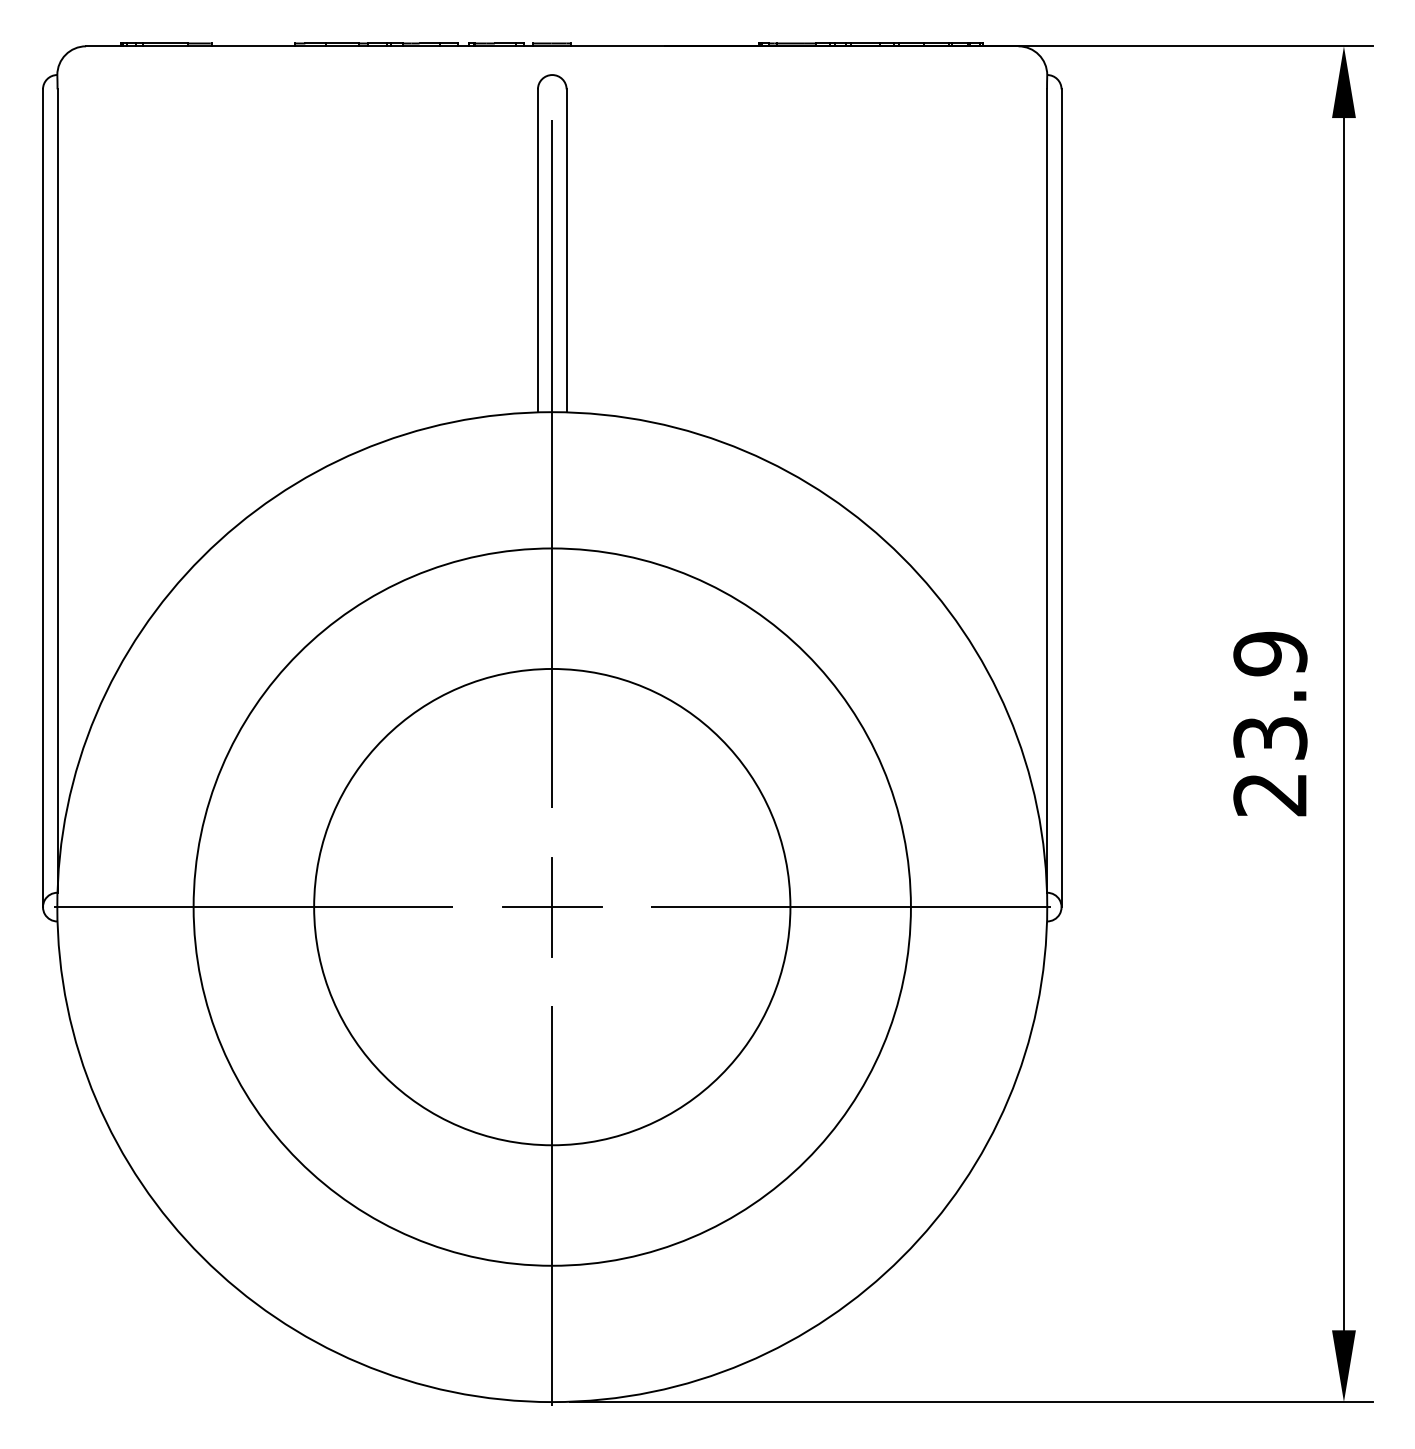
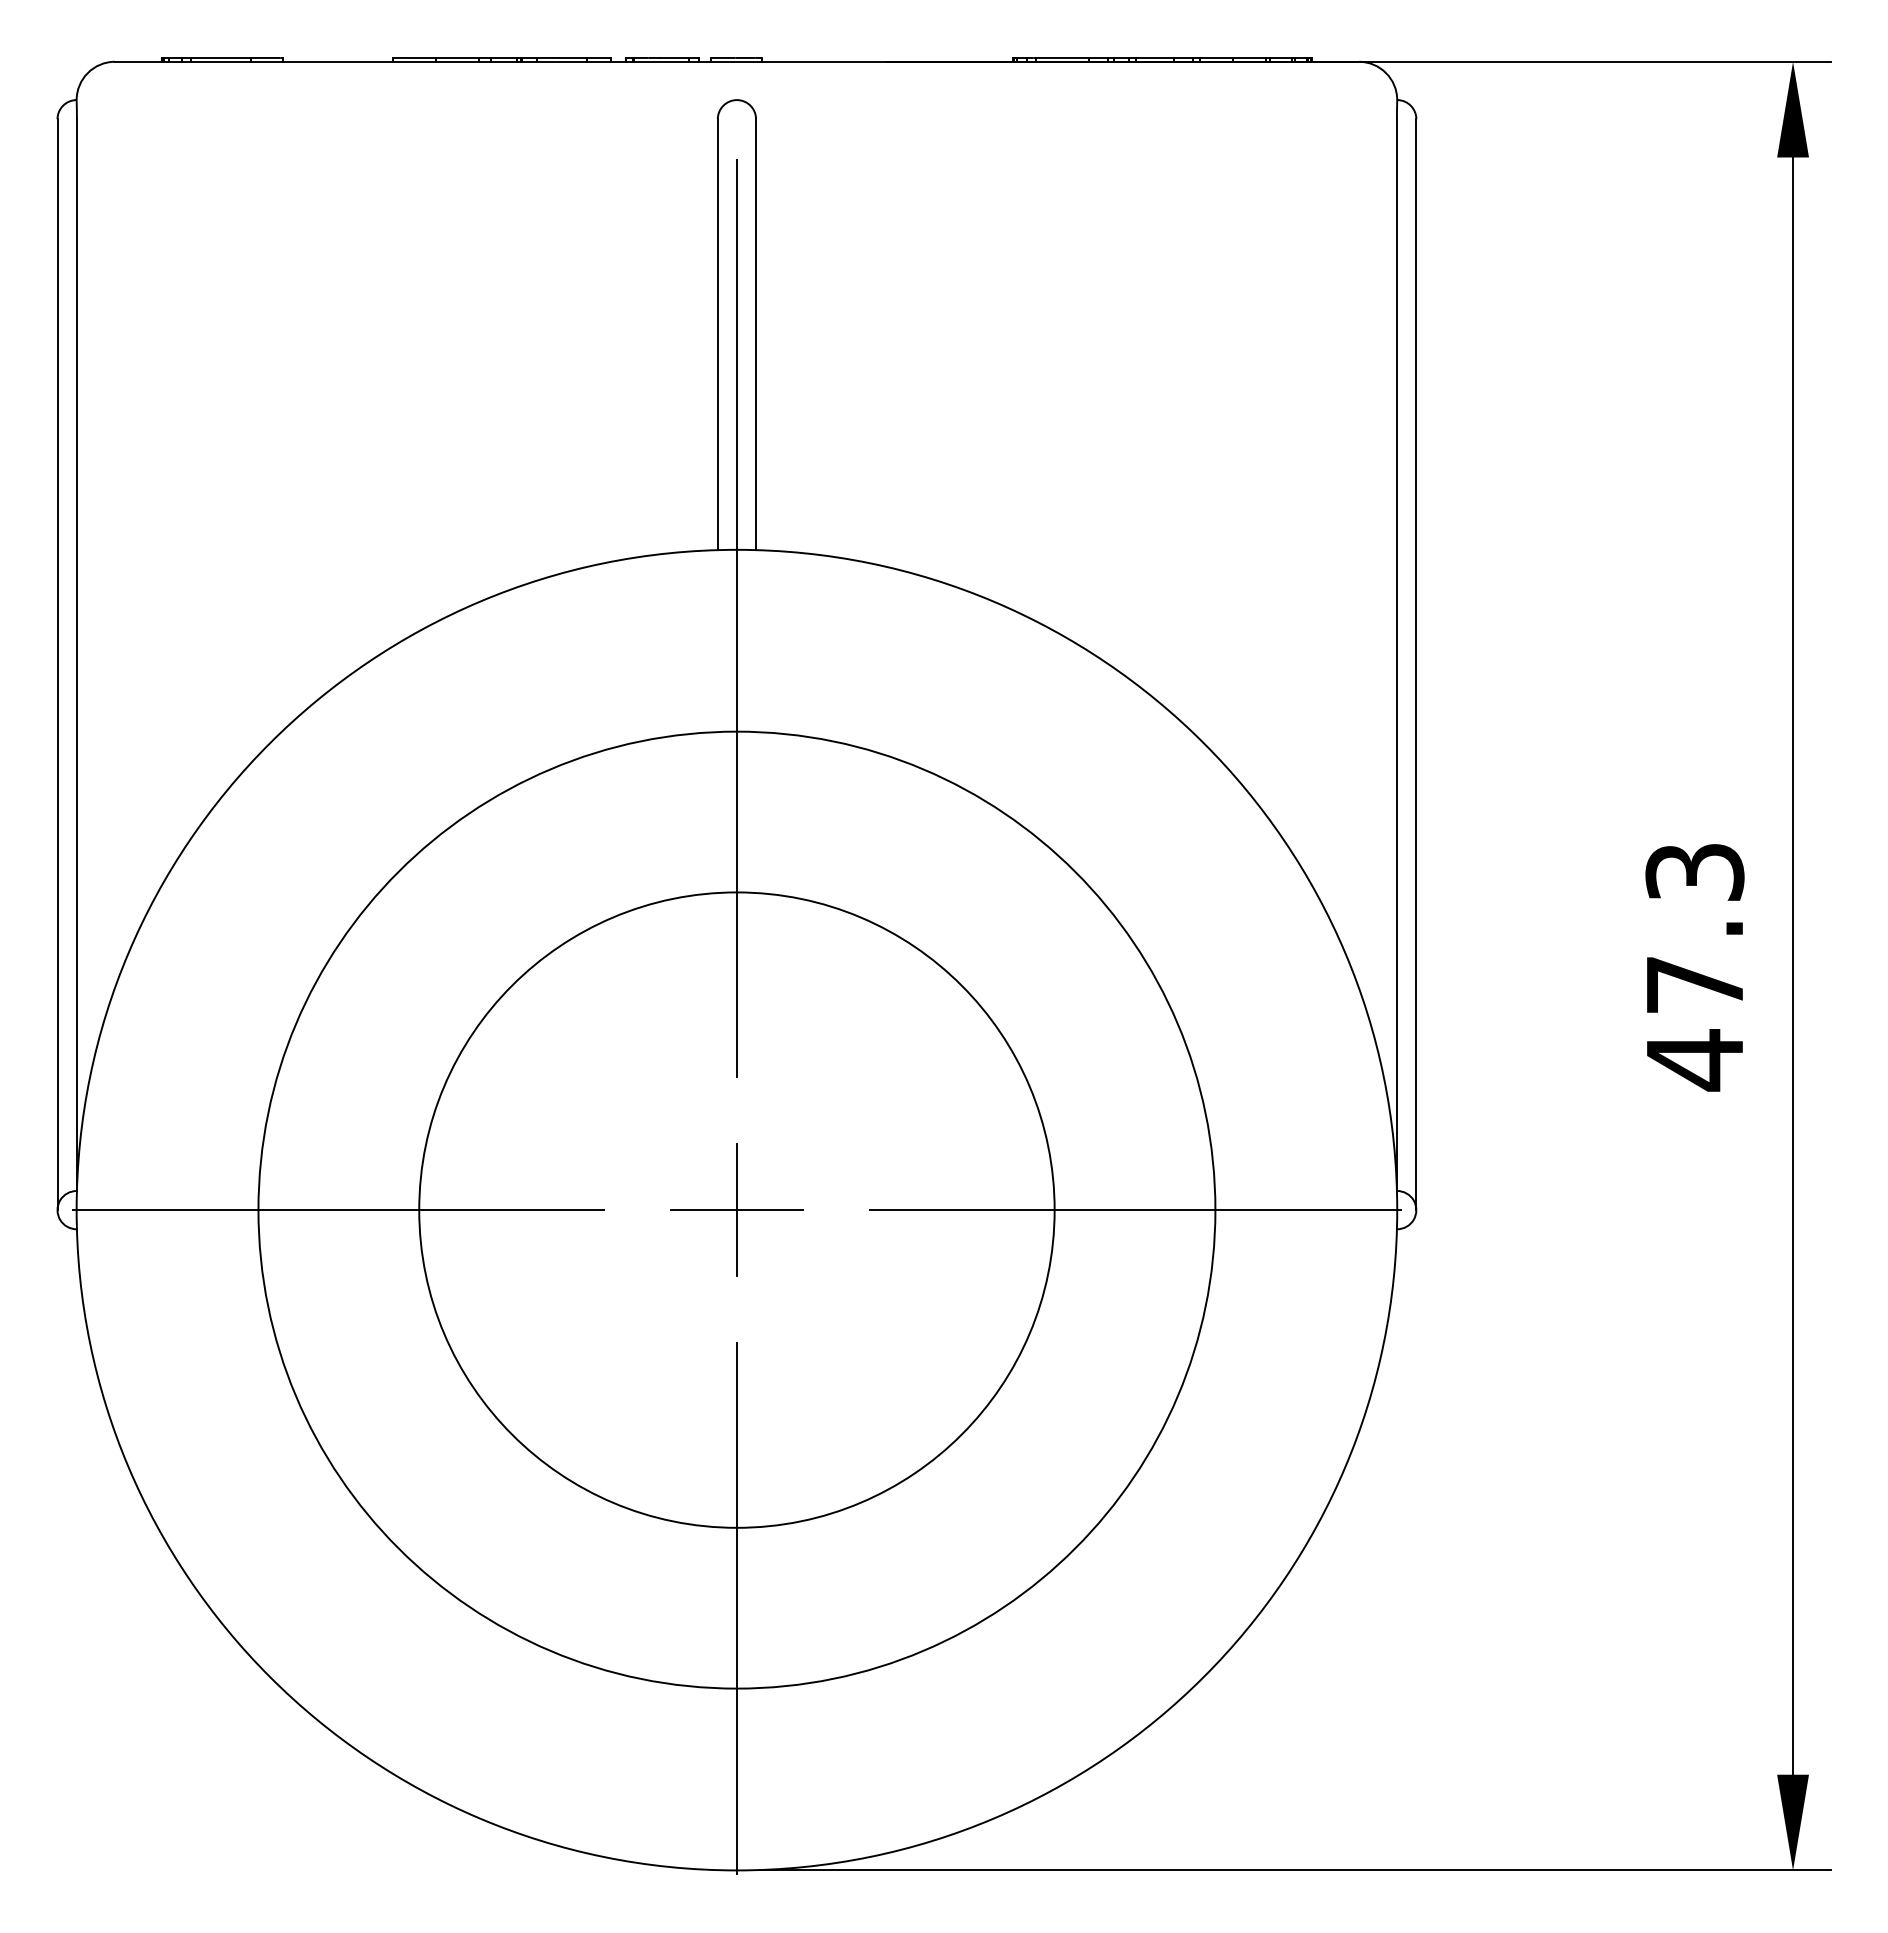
text: (1270, 725) -> (1694, 967), 23.9 -> 47.3

